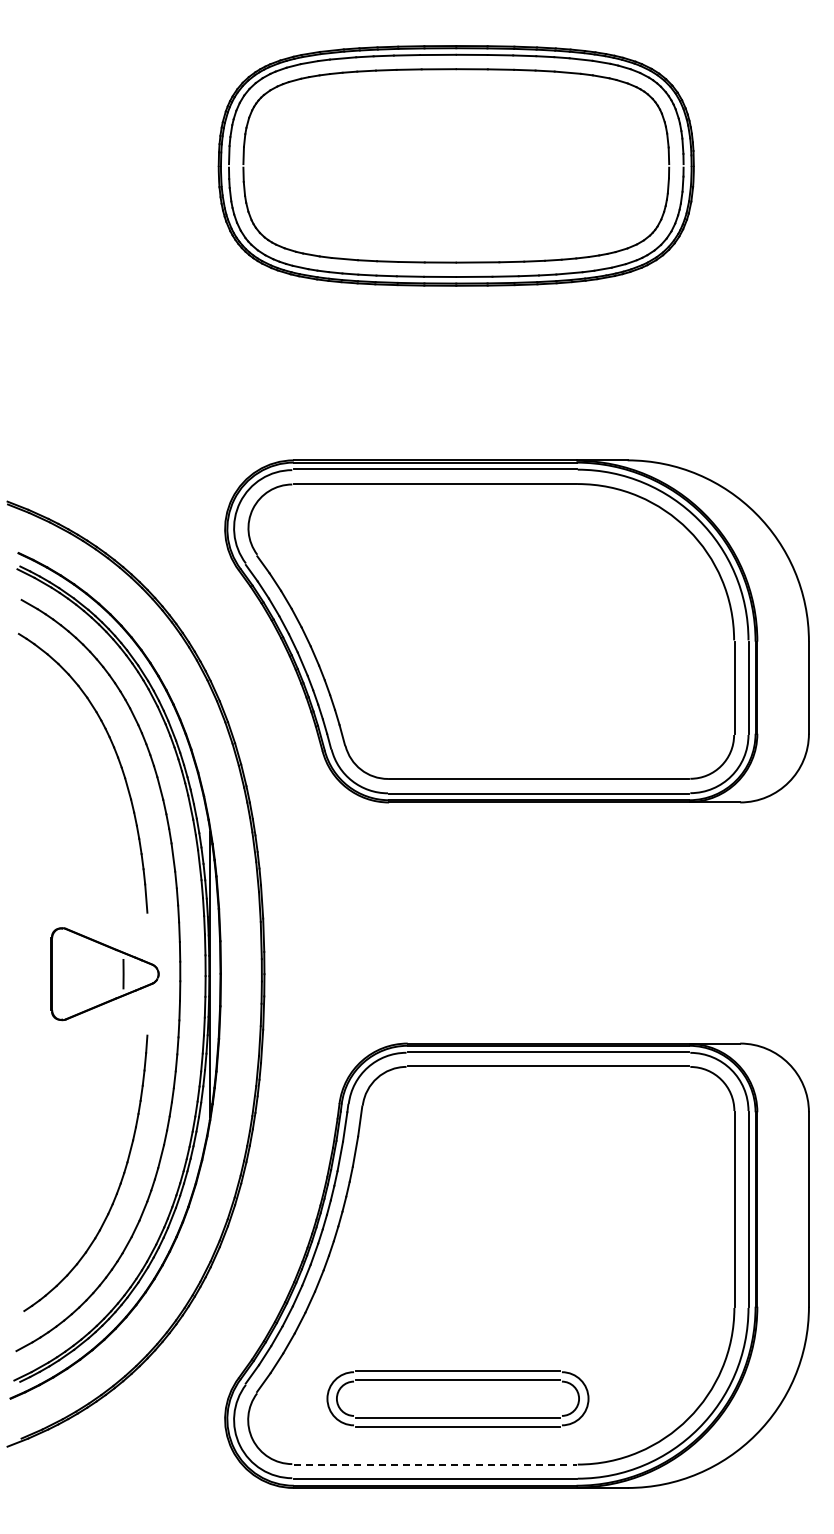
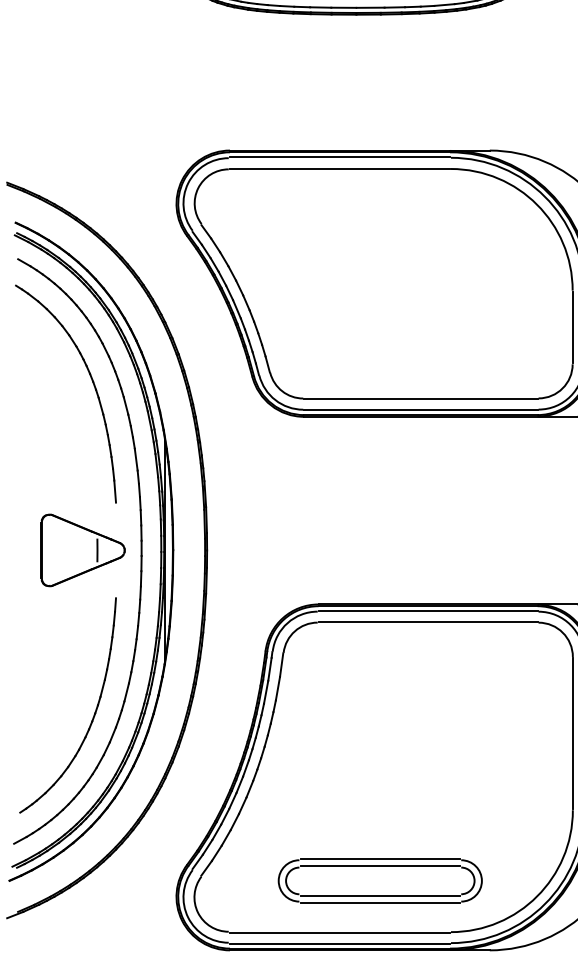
part: (457, 1380) -> (379, 866), moved
line: (435, 1465) -> (340, 932), dashed -> solid

